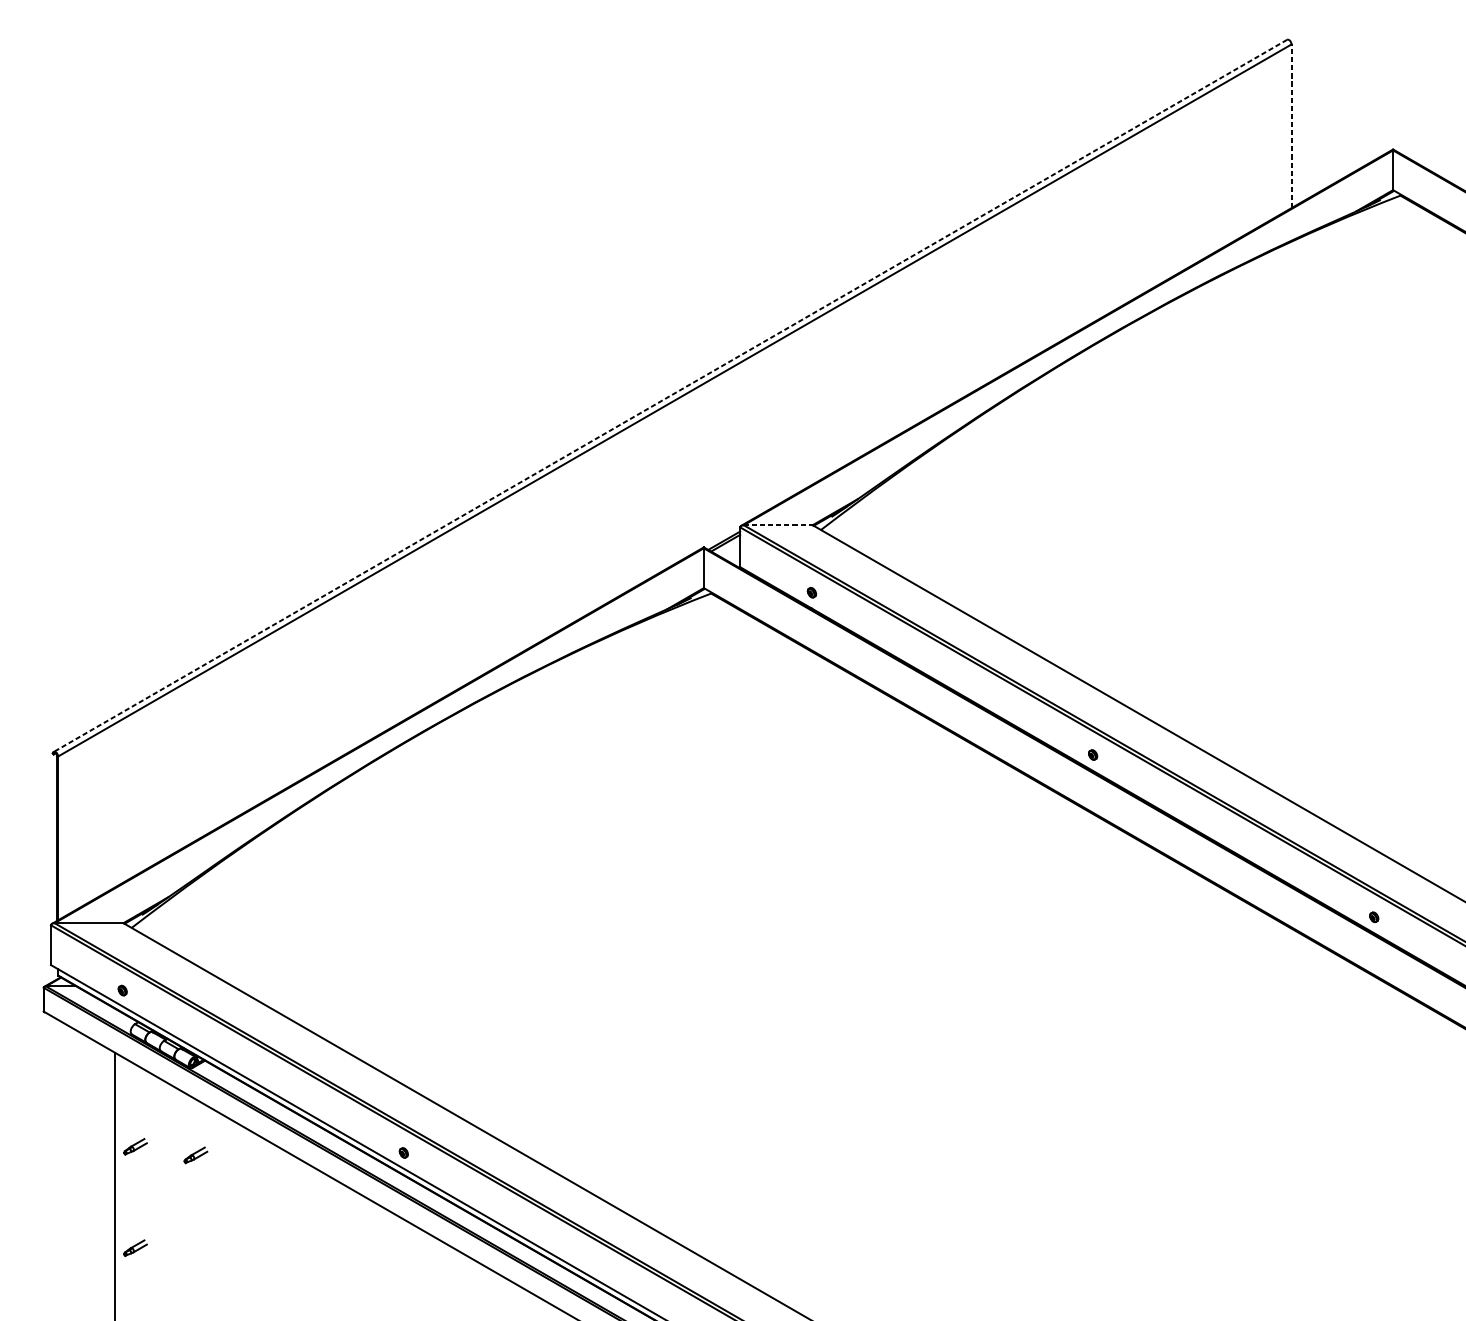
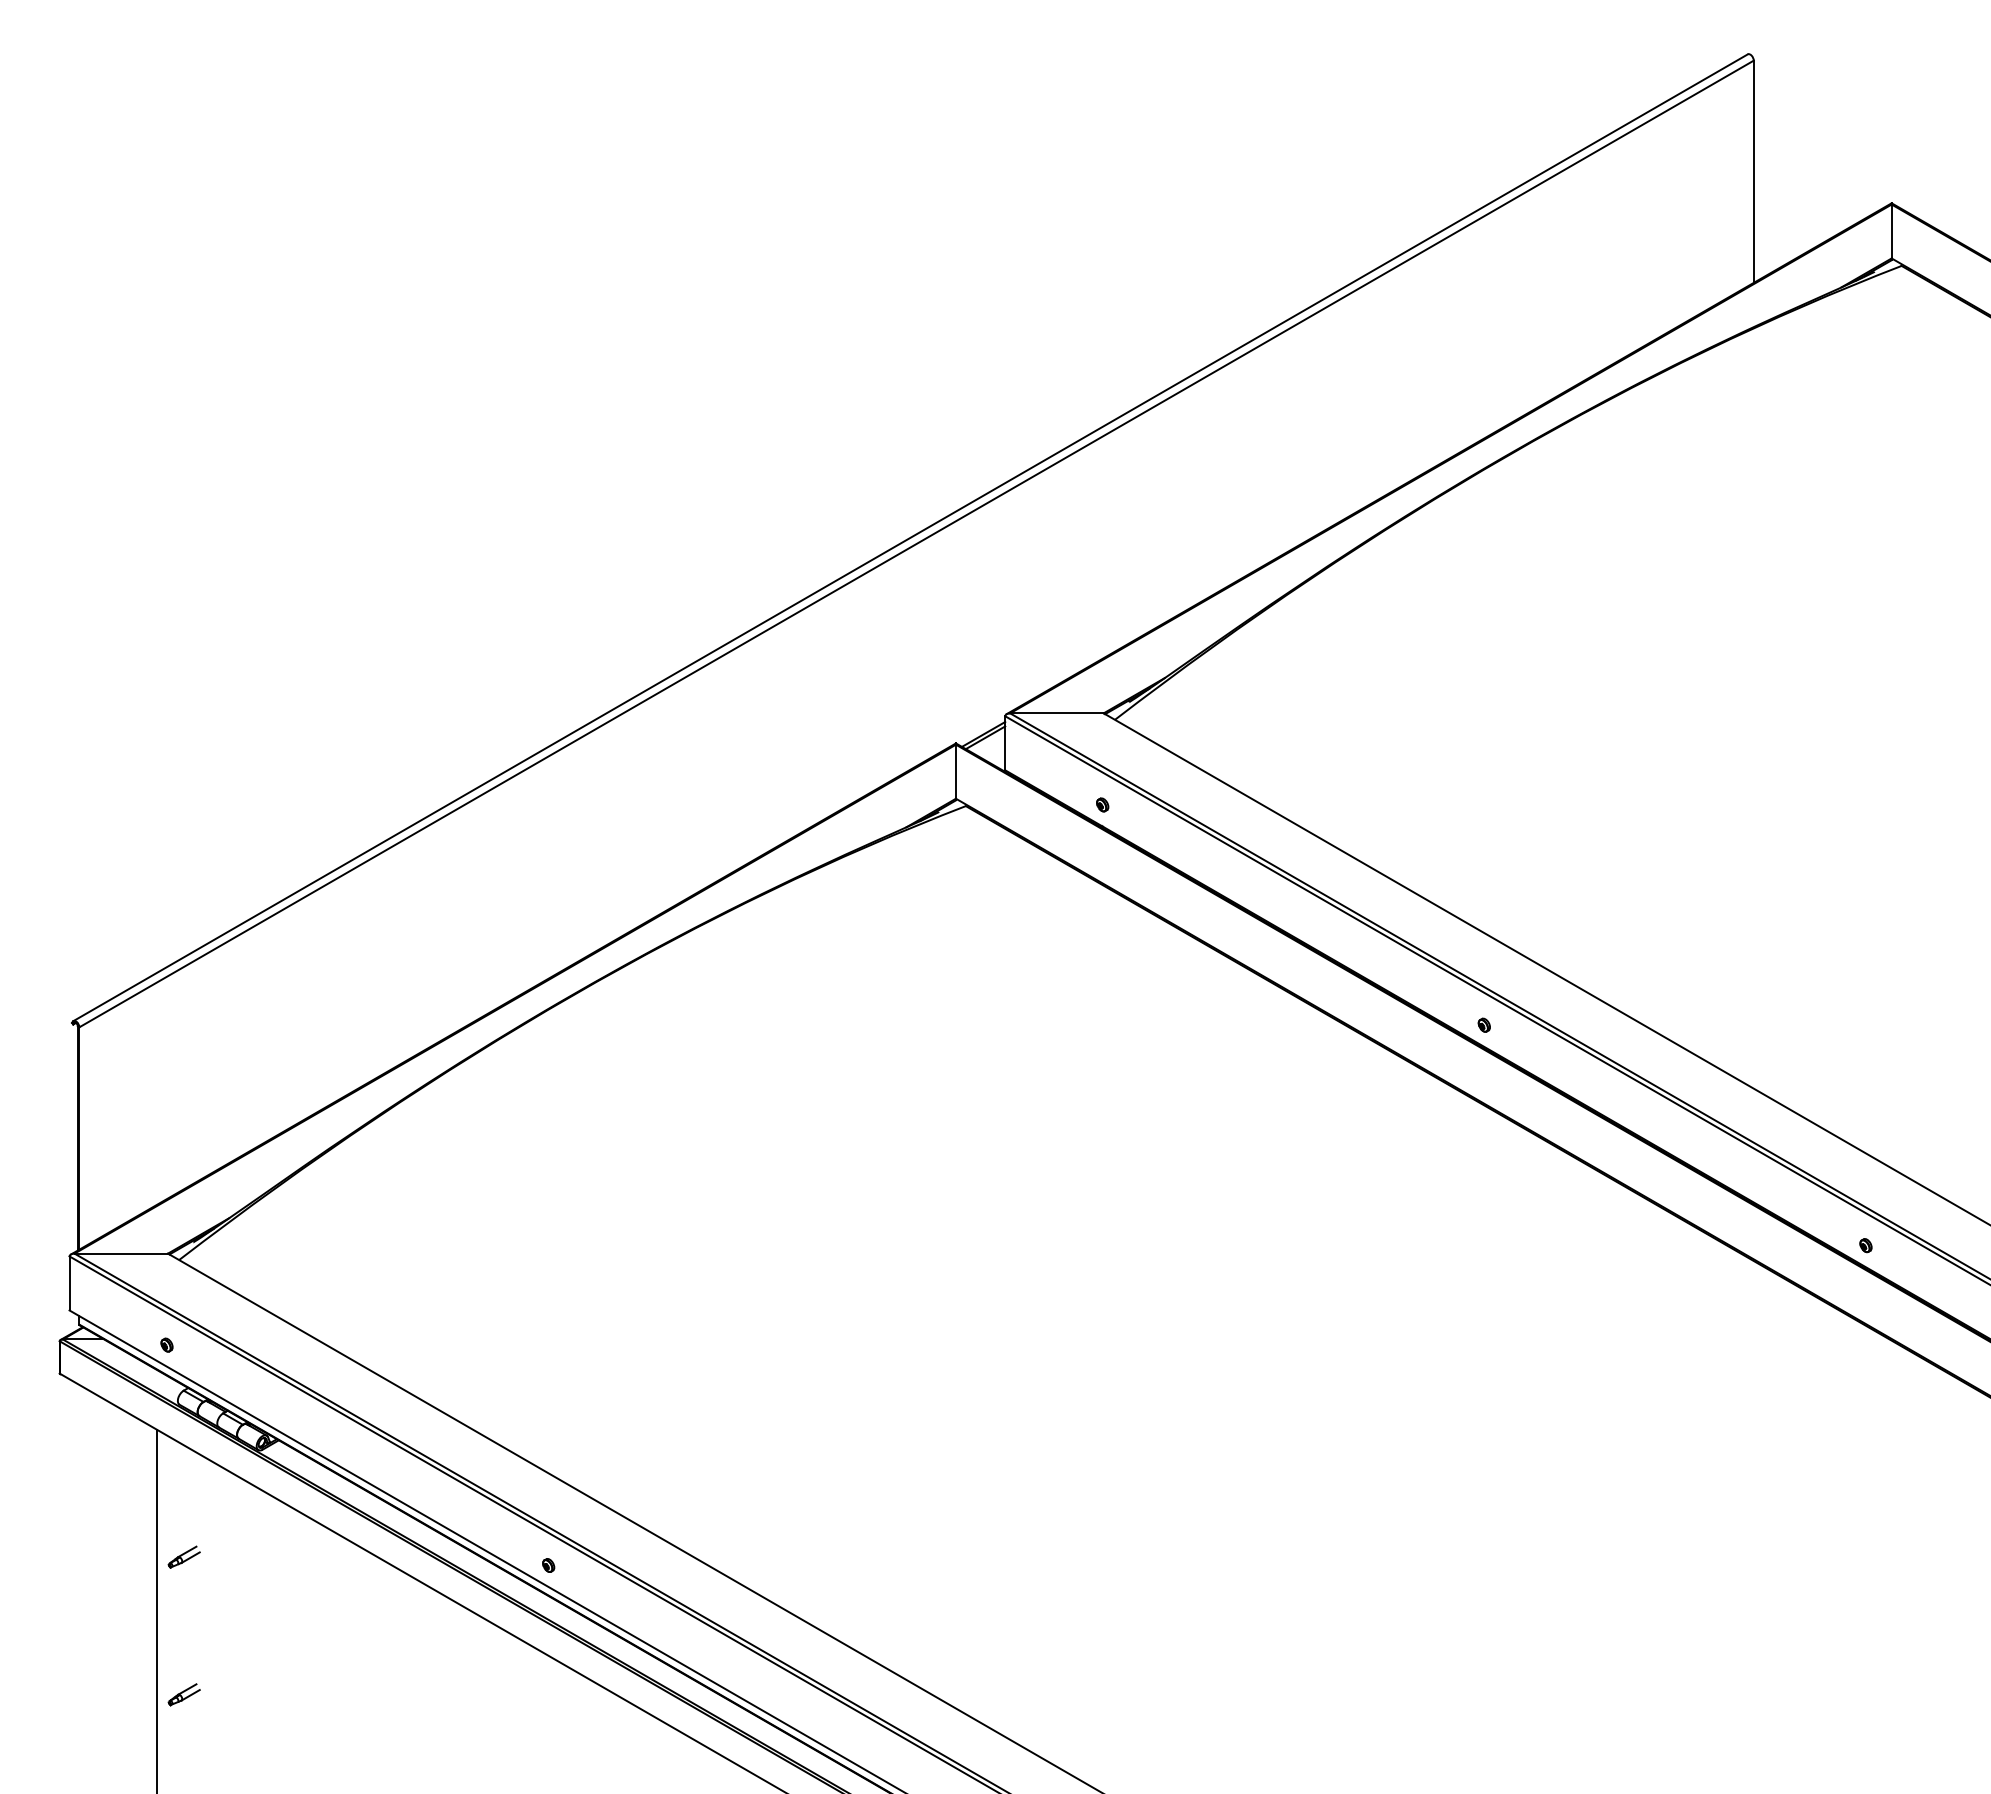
line: (1291, 126) -> (1753, 171), dashed -> solid
line: (670, 395) -> (910, 537), dashed -> solid
line: (777, 525) -> (1056, 713), dashed -> solid
part: (195, 1155) -> (265, 1568), removed

